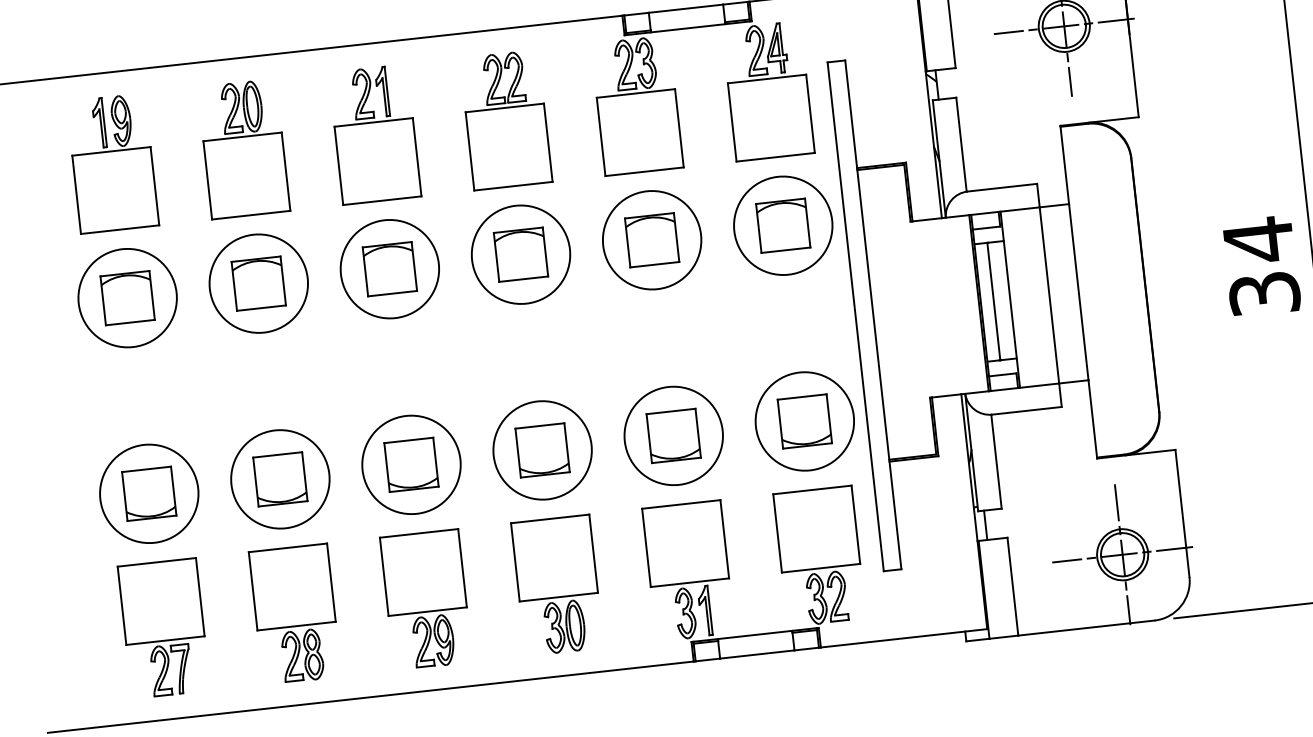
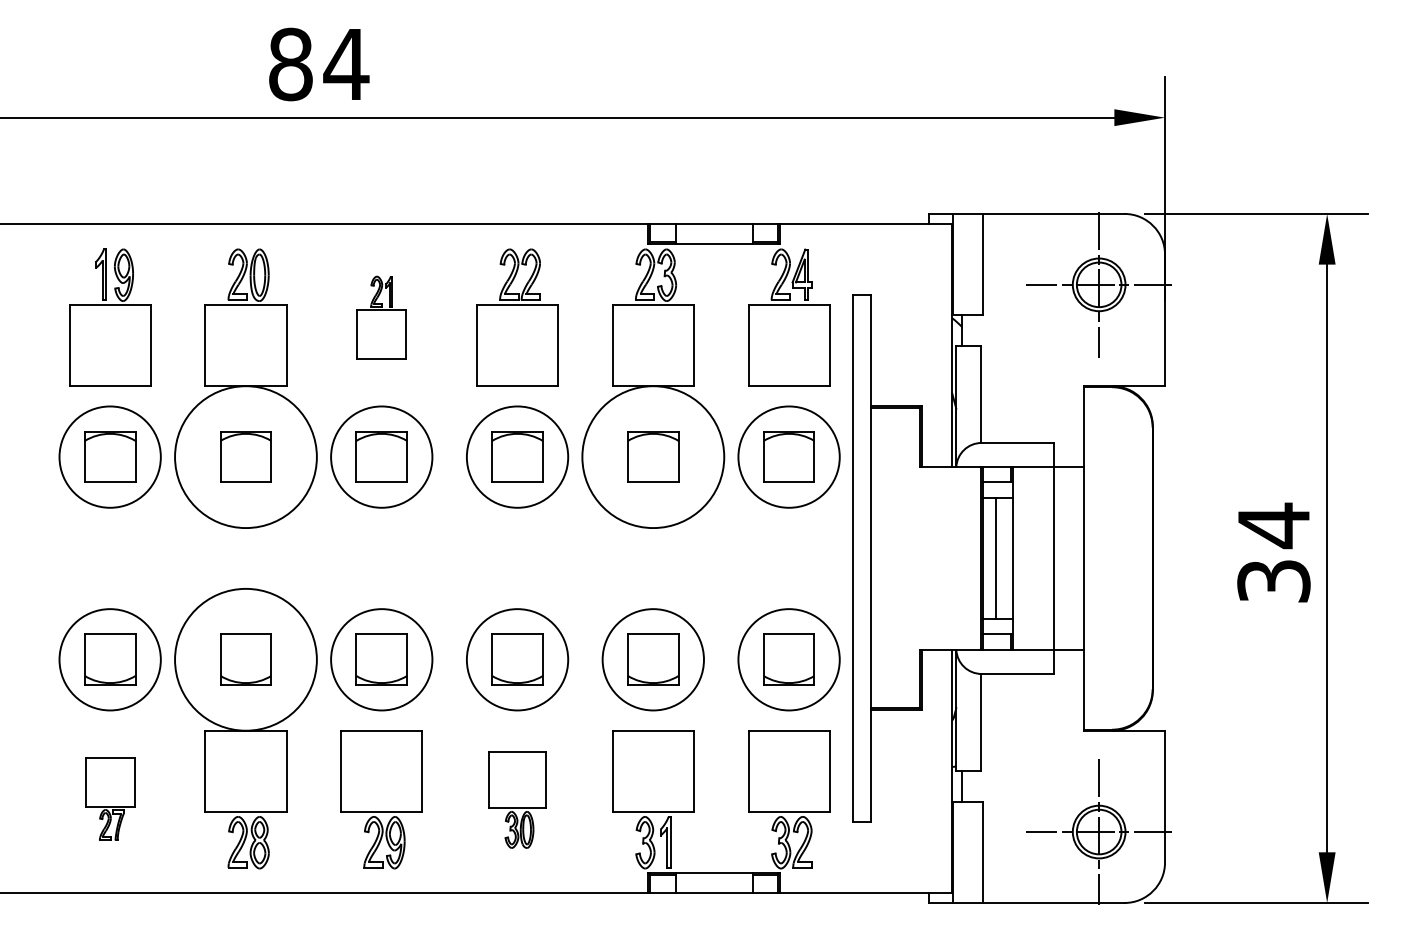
part: (374, 134) -> (381, 317), size x0.6
circle: (651, 239) -> (652, 456), size x1.4
circle: (258, 283) -> (245, 456), size x1.4
circle: (279, 479) -> (245, 659), size x1.4
part: (557, 585) -> (517, 799), size x0.7
part: (164, 628) -> (110, 799), size x0.6

